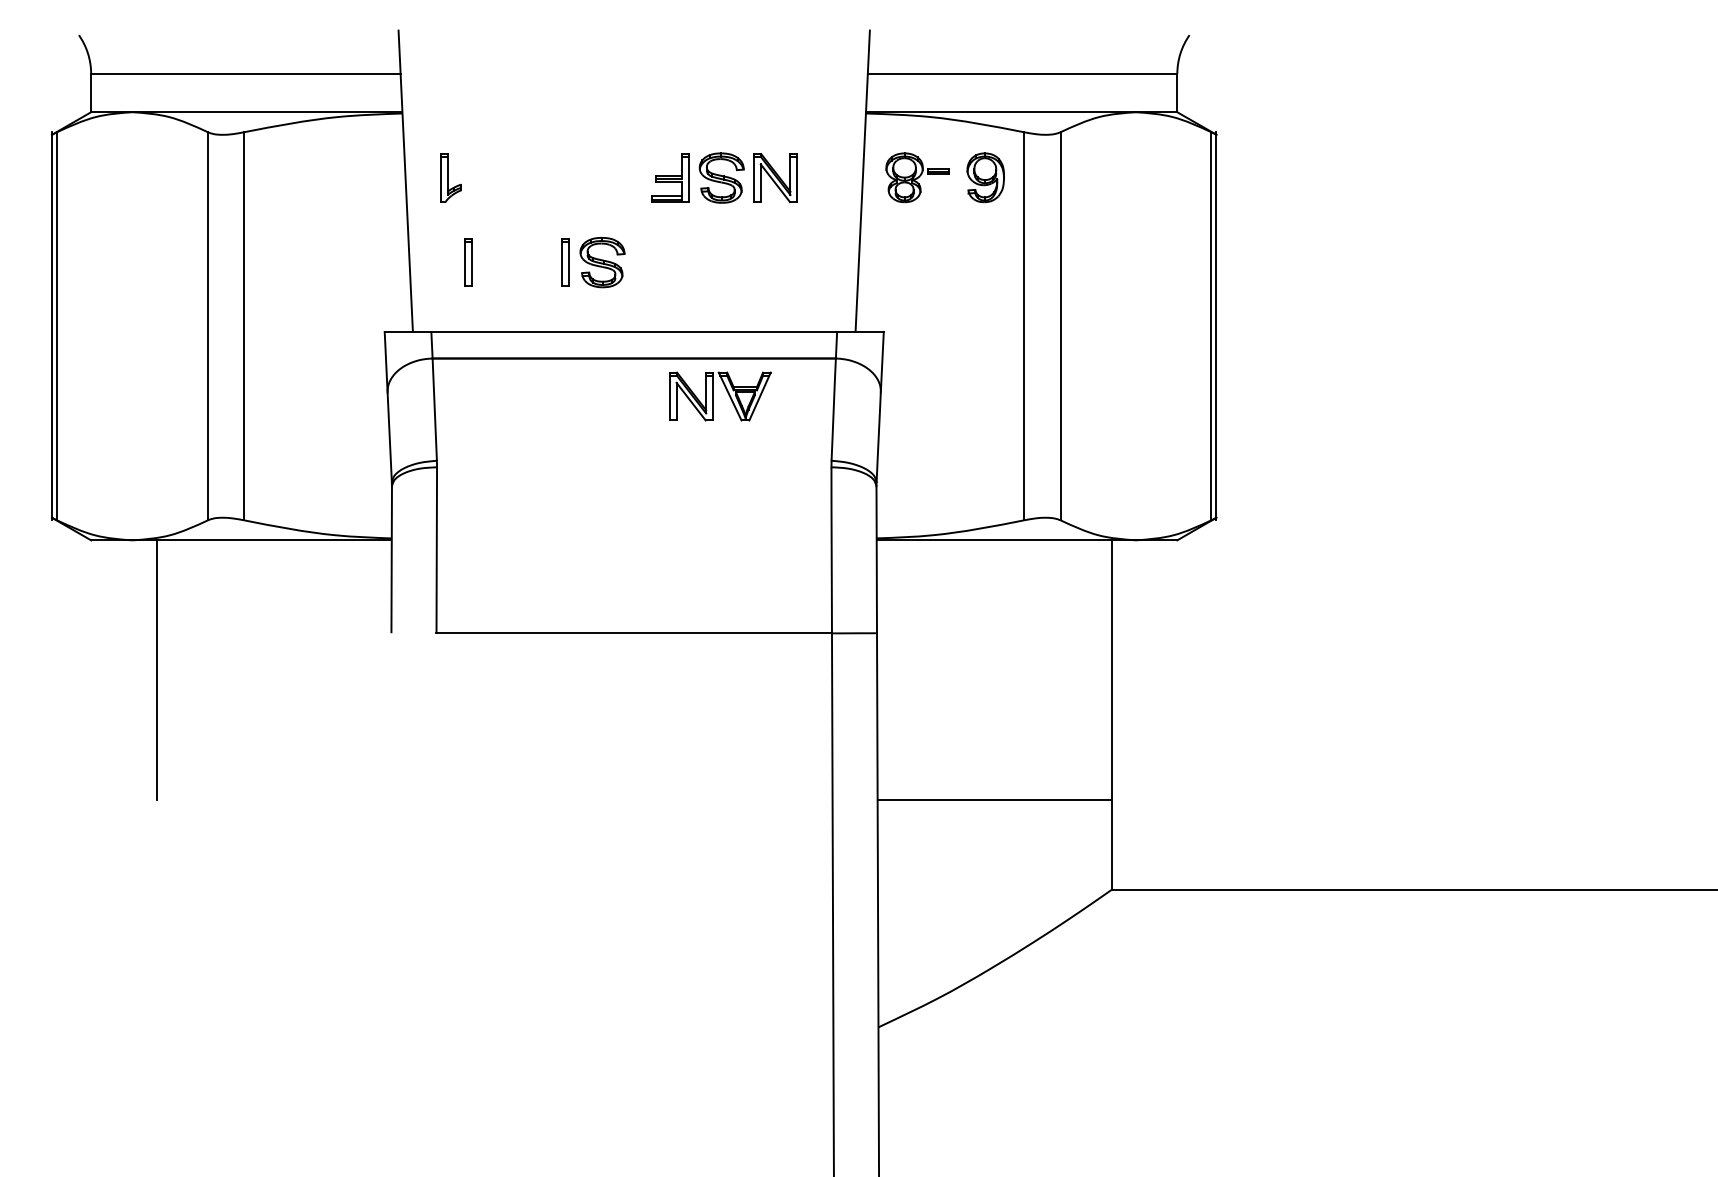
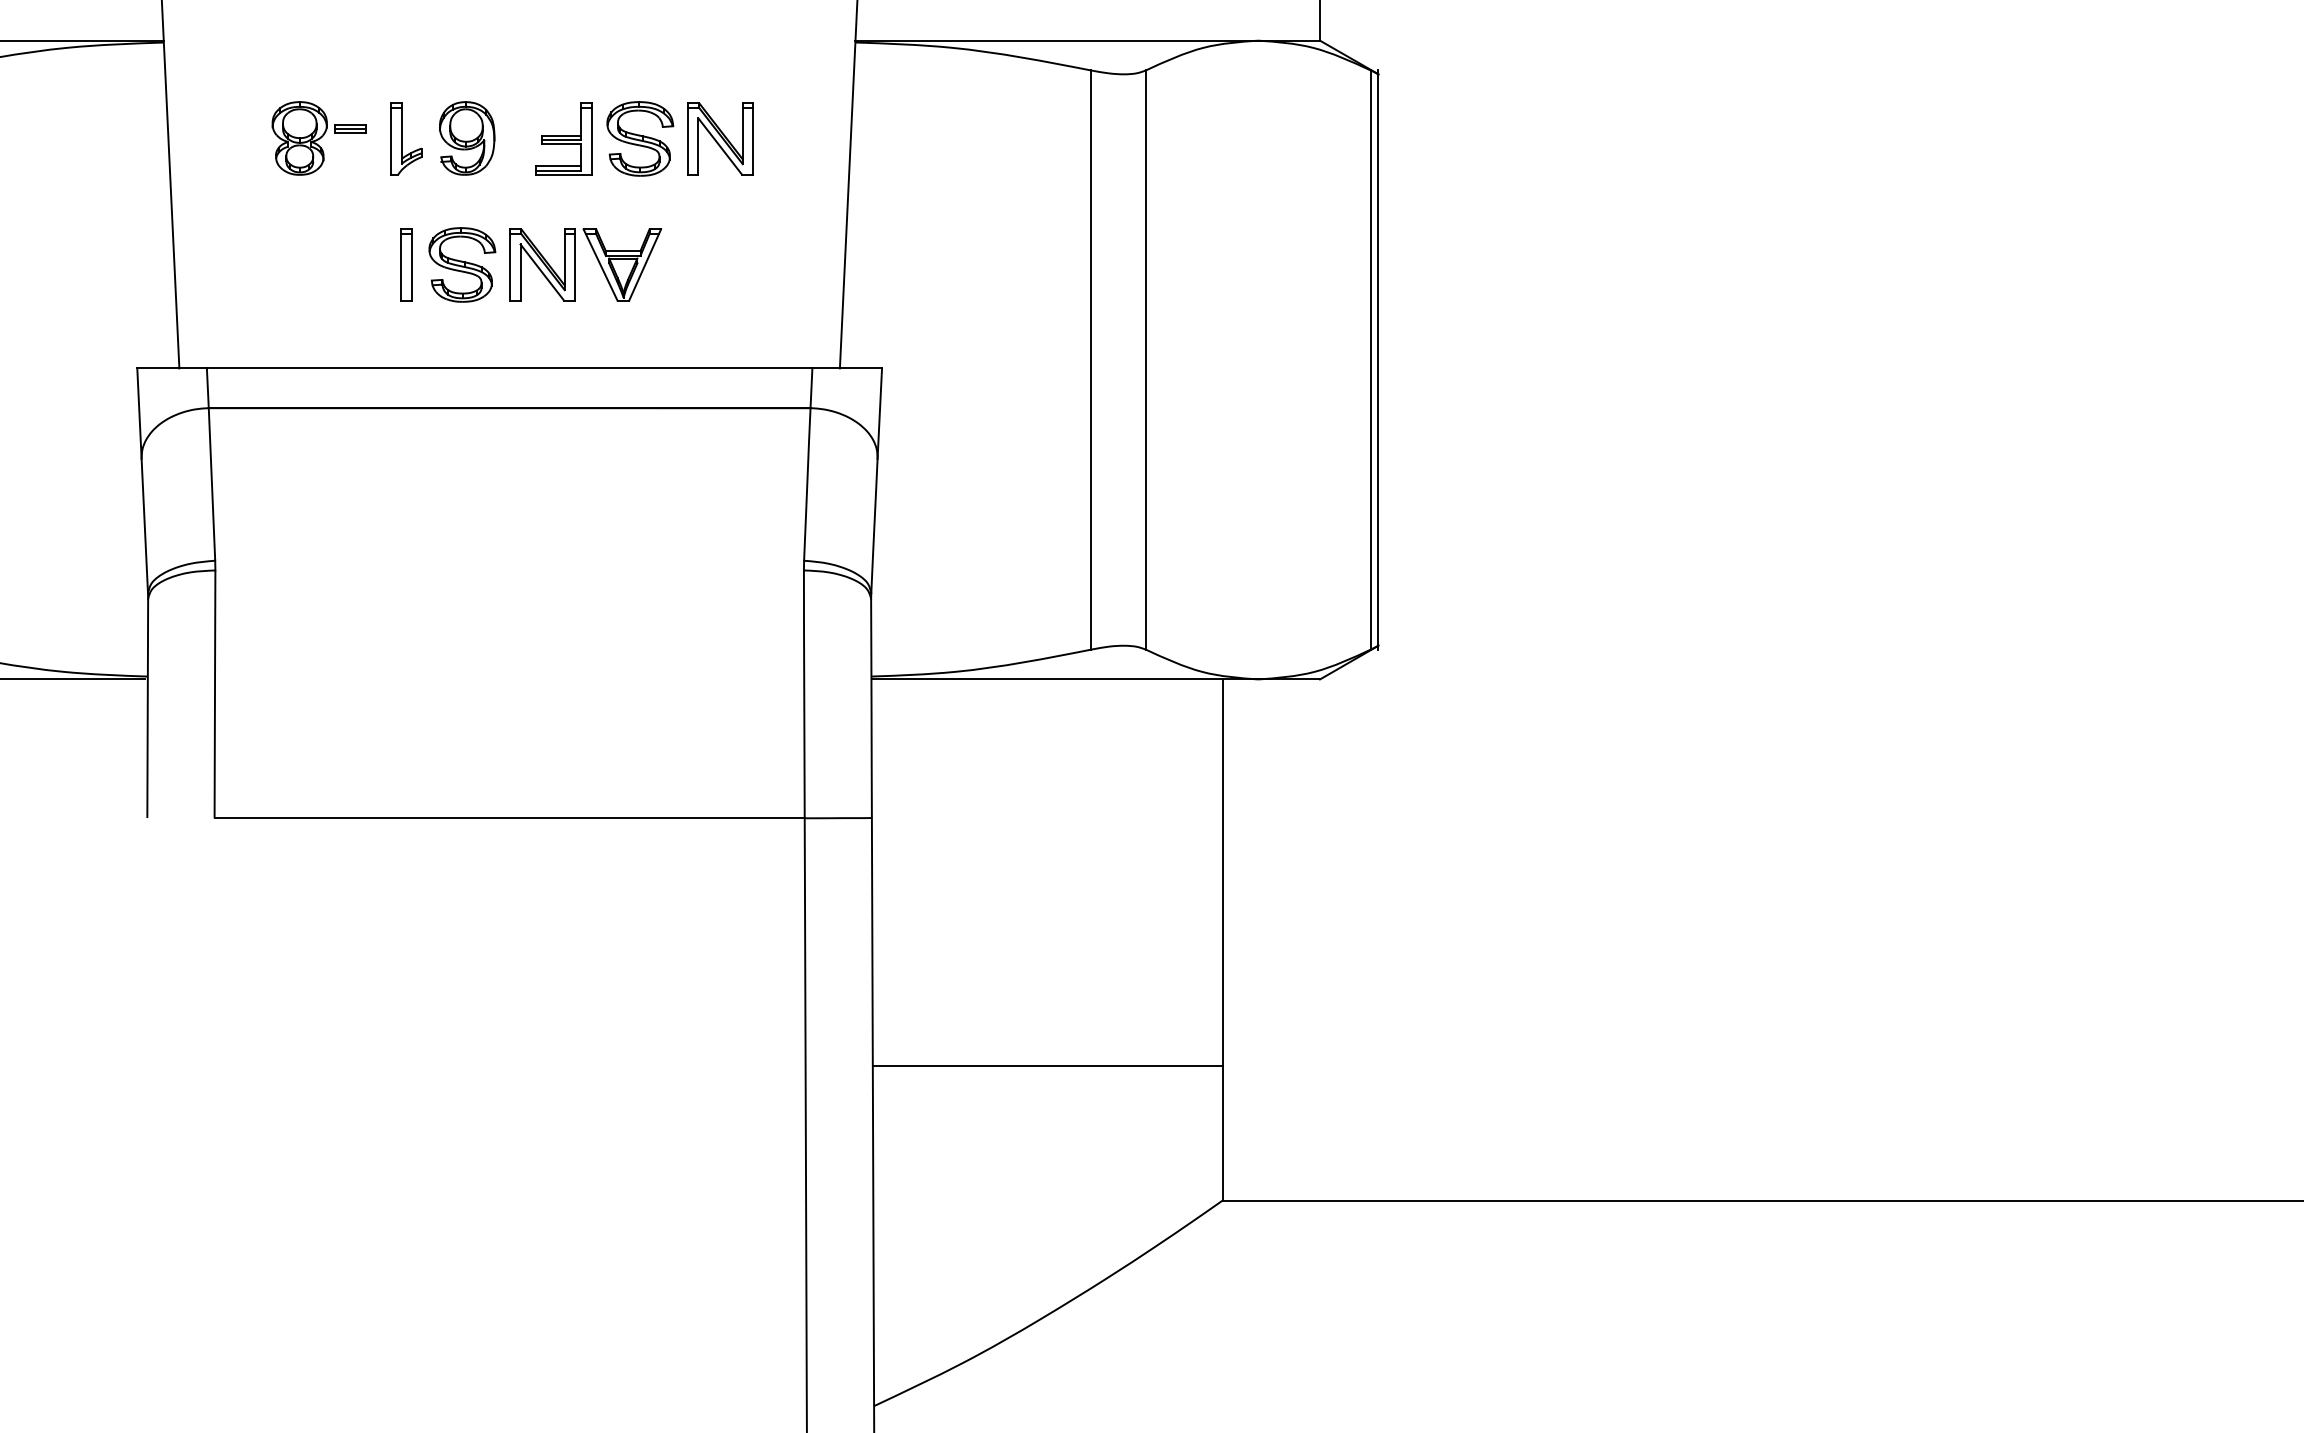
part: (450, 177) -> (405, 138), moved
part: (917, 177) -> (319, 138), moved
part: (985, 177) -> (466, 138), moved
part: (468, 262) -> (262, 264), removed
part: (713, 396) -> (575, 264), moved

